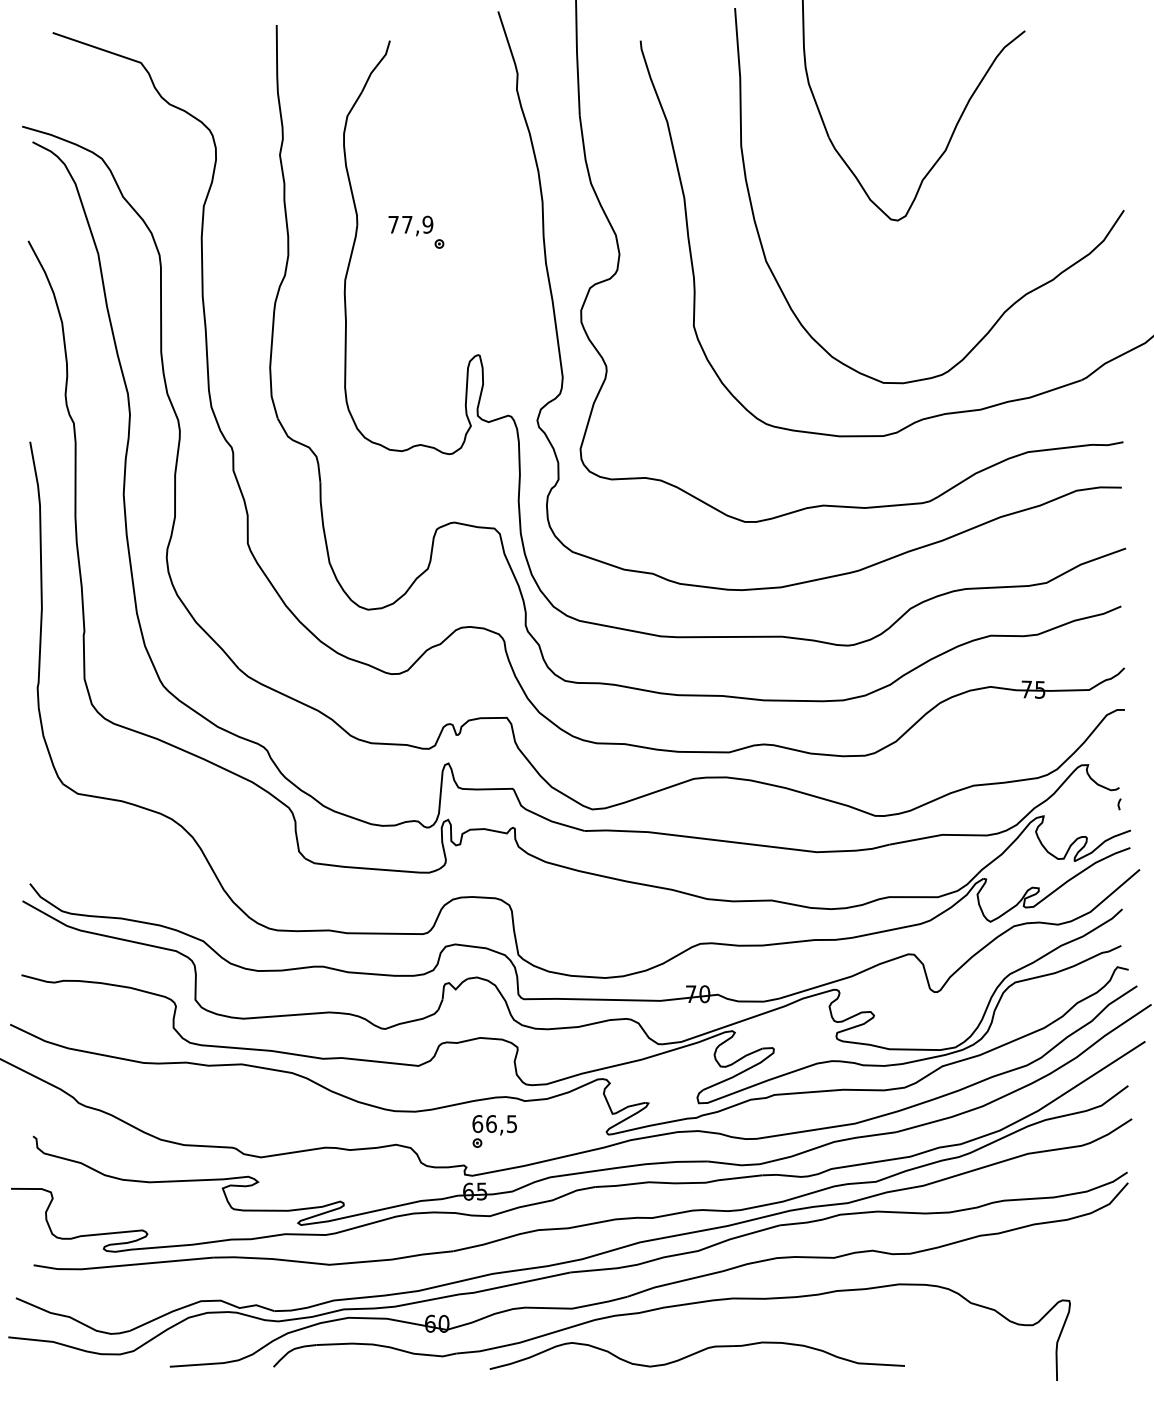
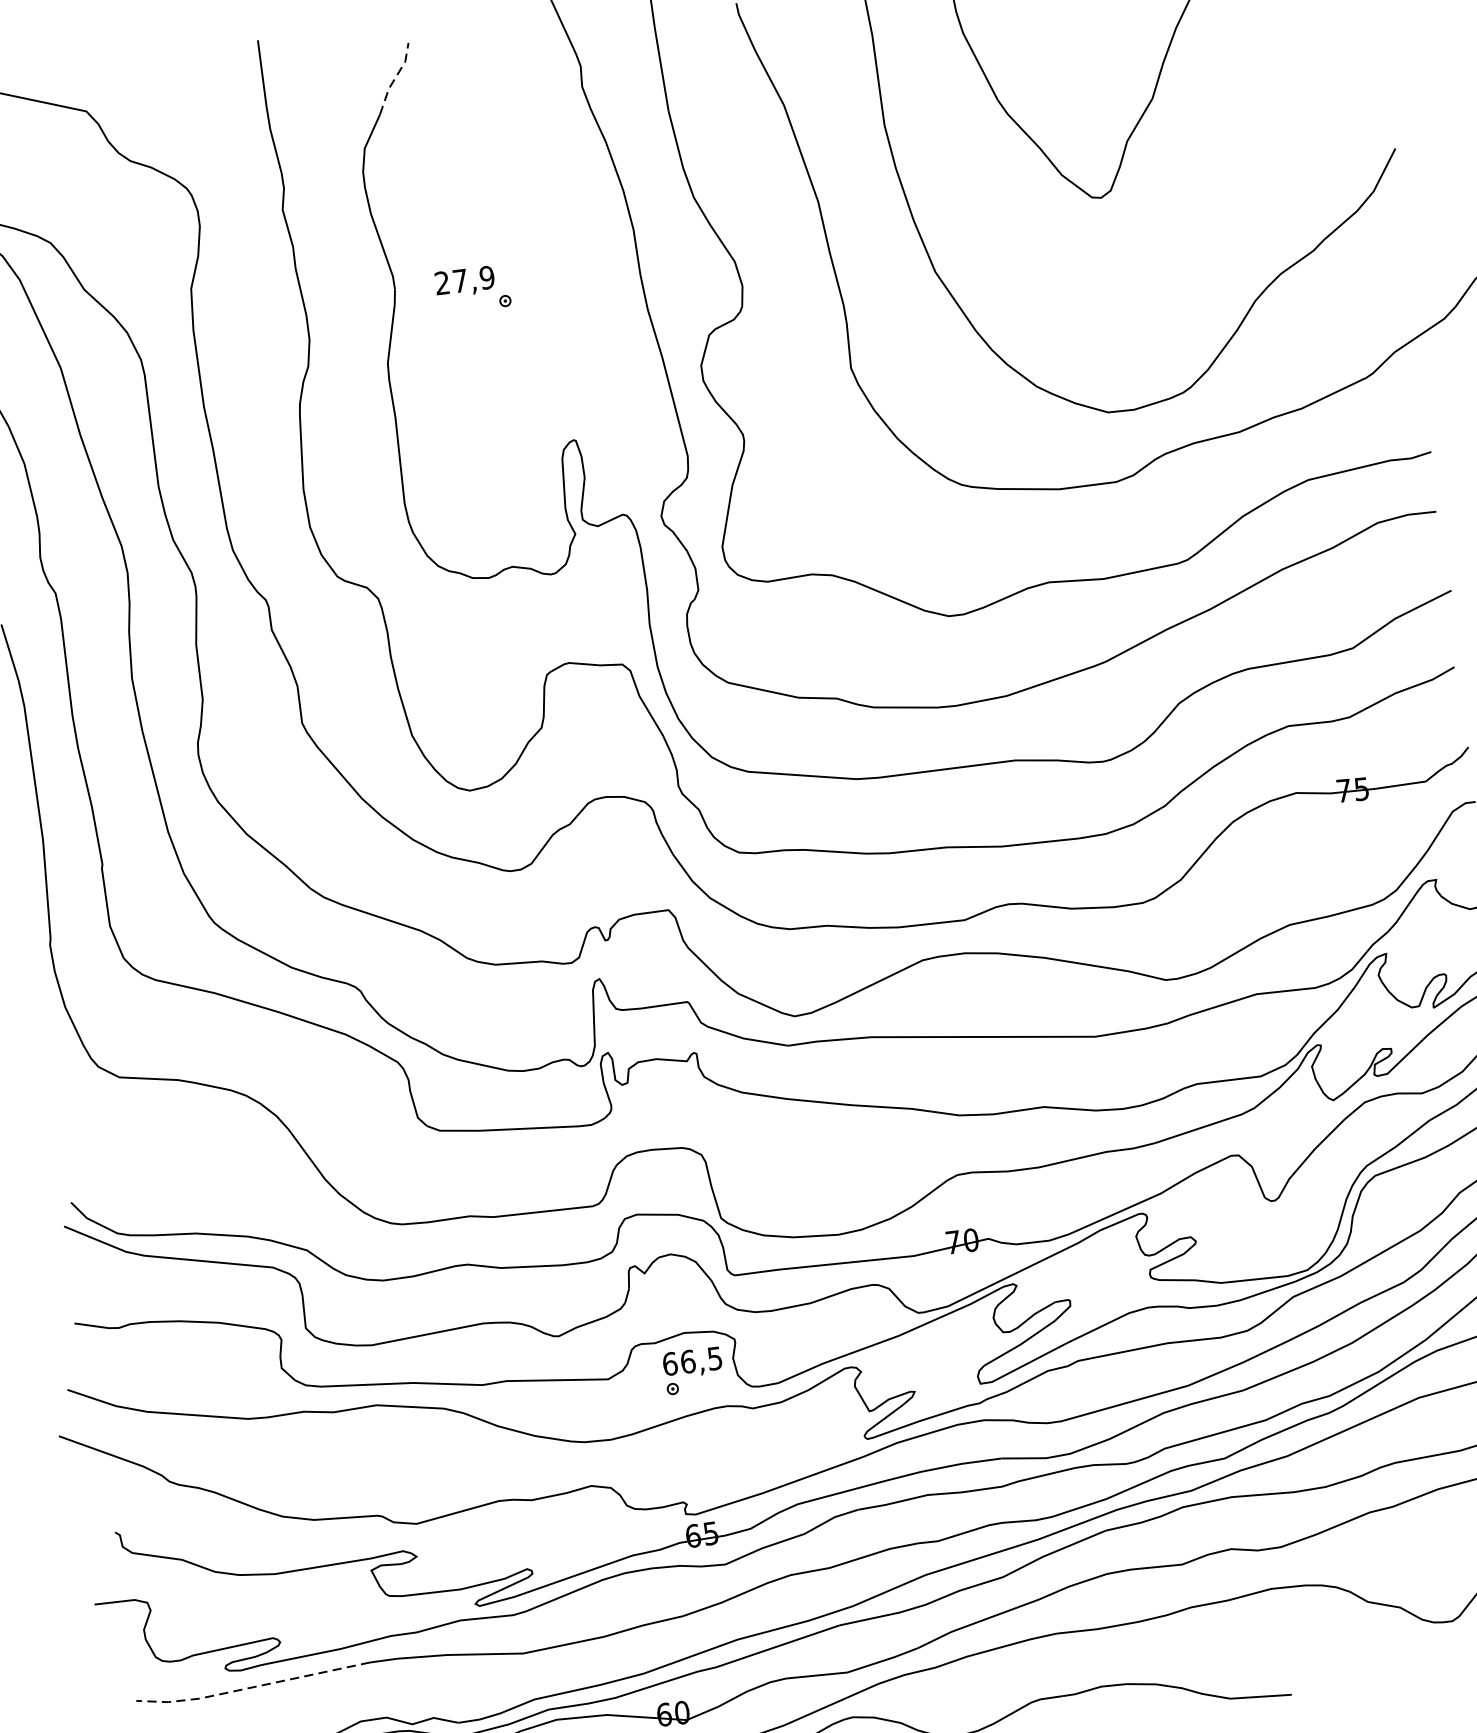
line: (376, 65) -> (394, 77), solid -> dashed
text: (393, 224) -> (442, 282), 77,9 -> 27,9
part: (494, 1131) -> (693, 1371), moved
line: (122, 1265) -> (252, 1687), solid -> dashed

